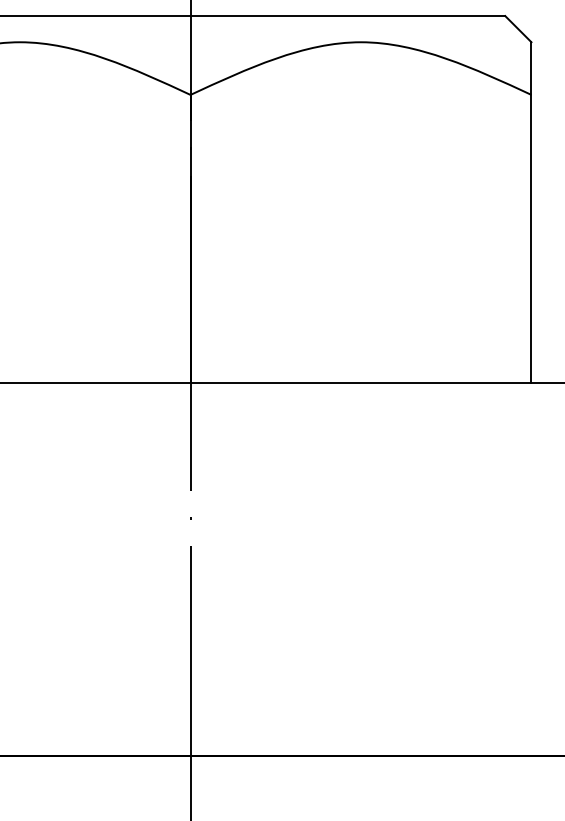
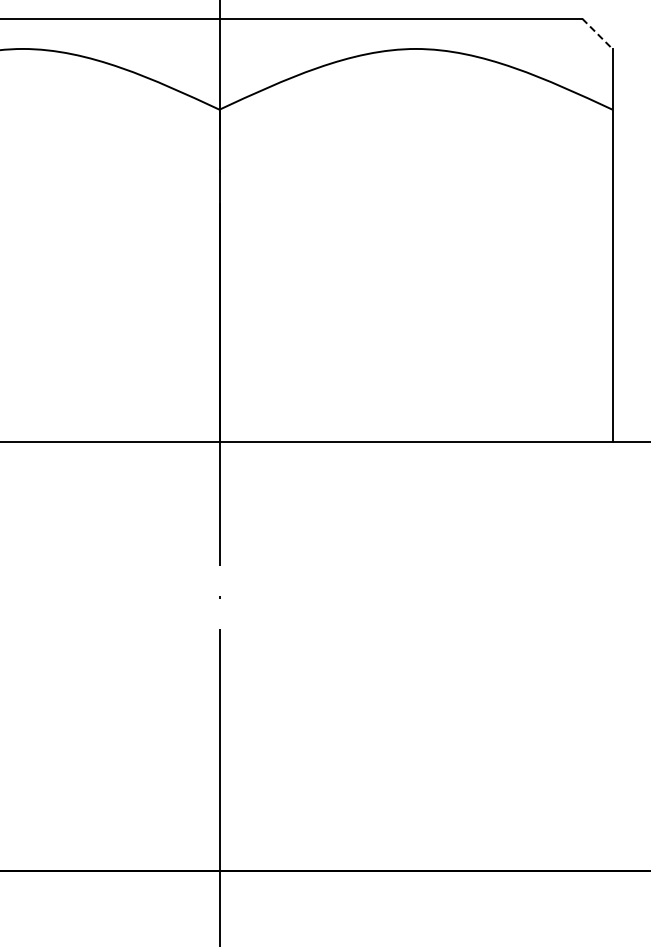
line: (518, 29) -> (597, 34), solid -> dashed

